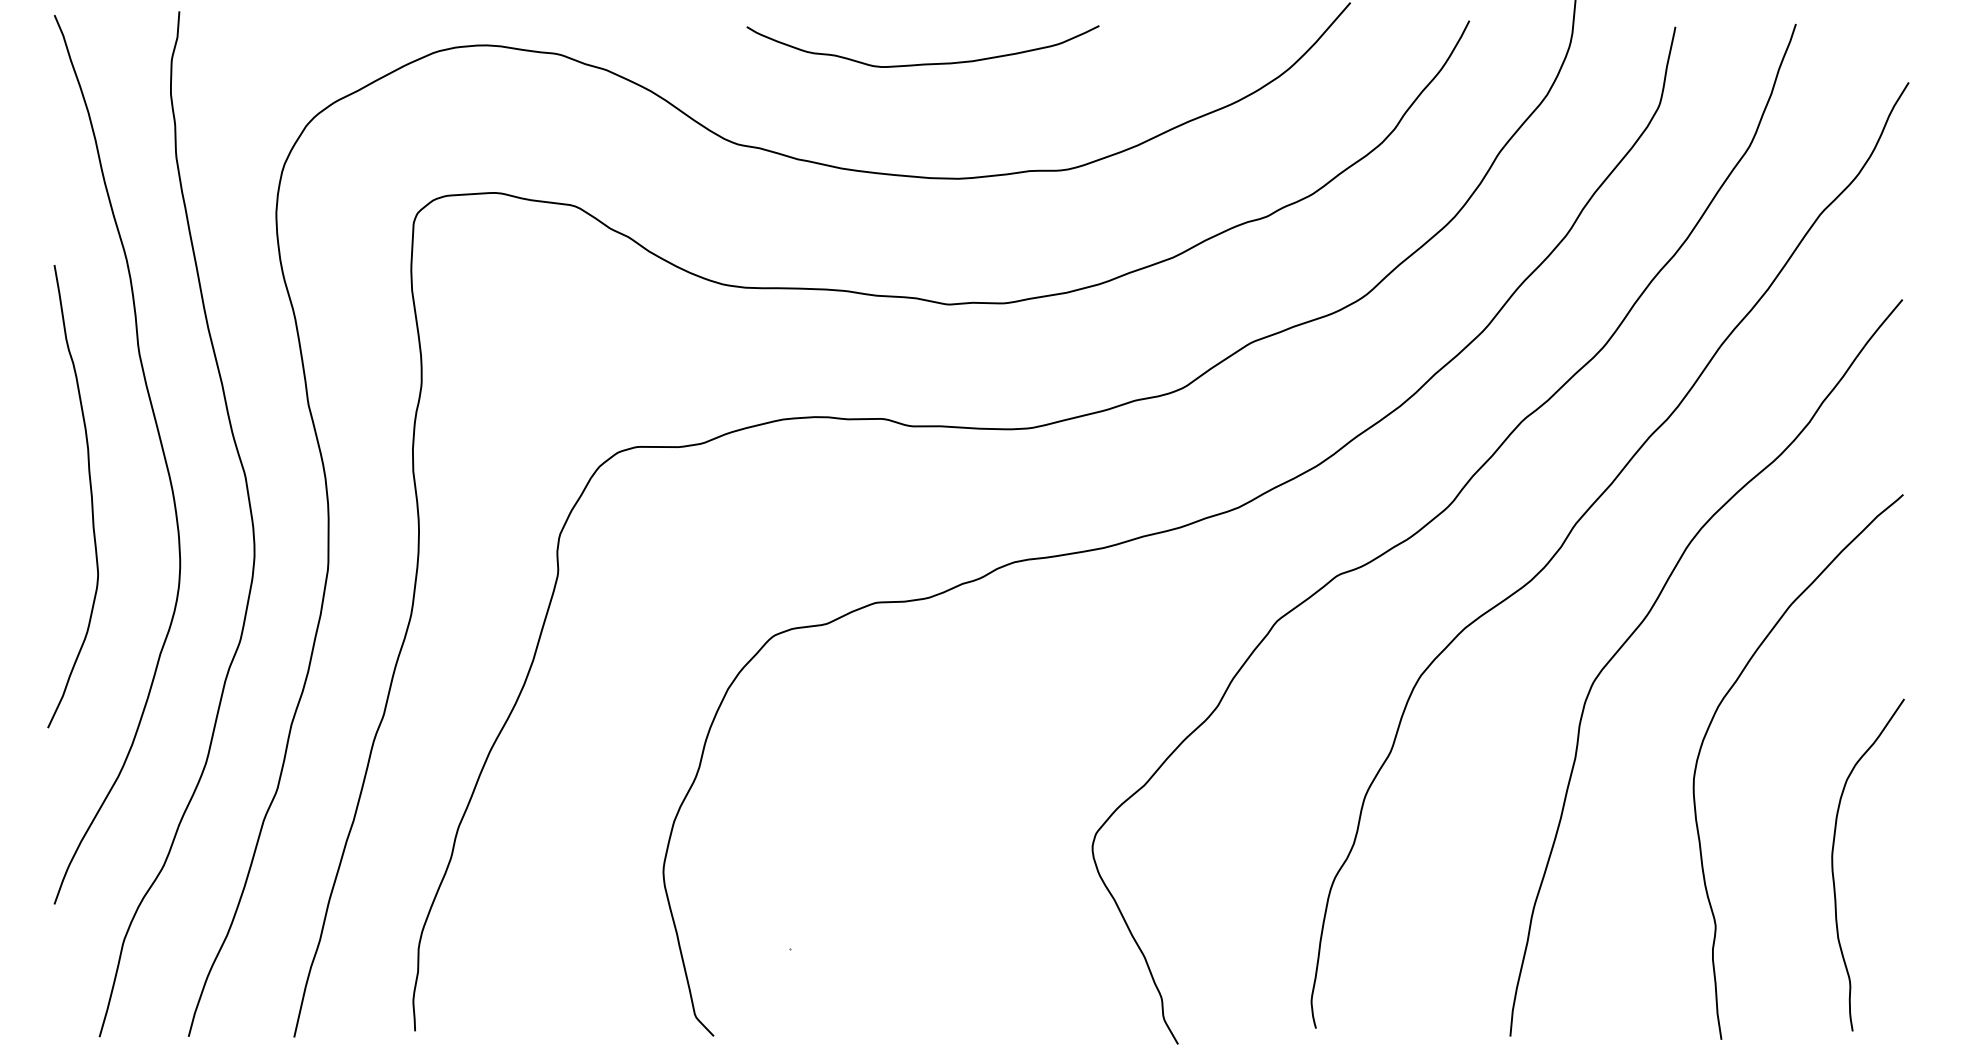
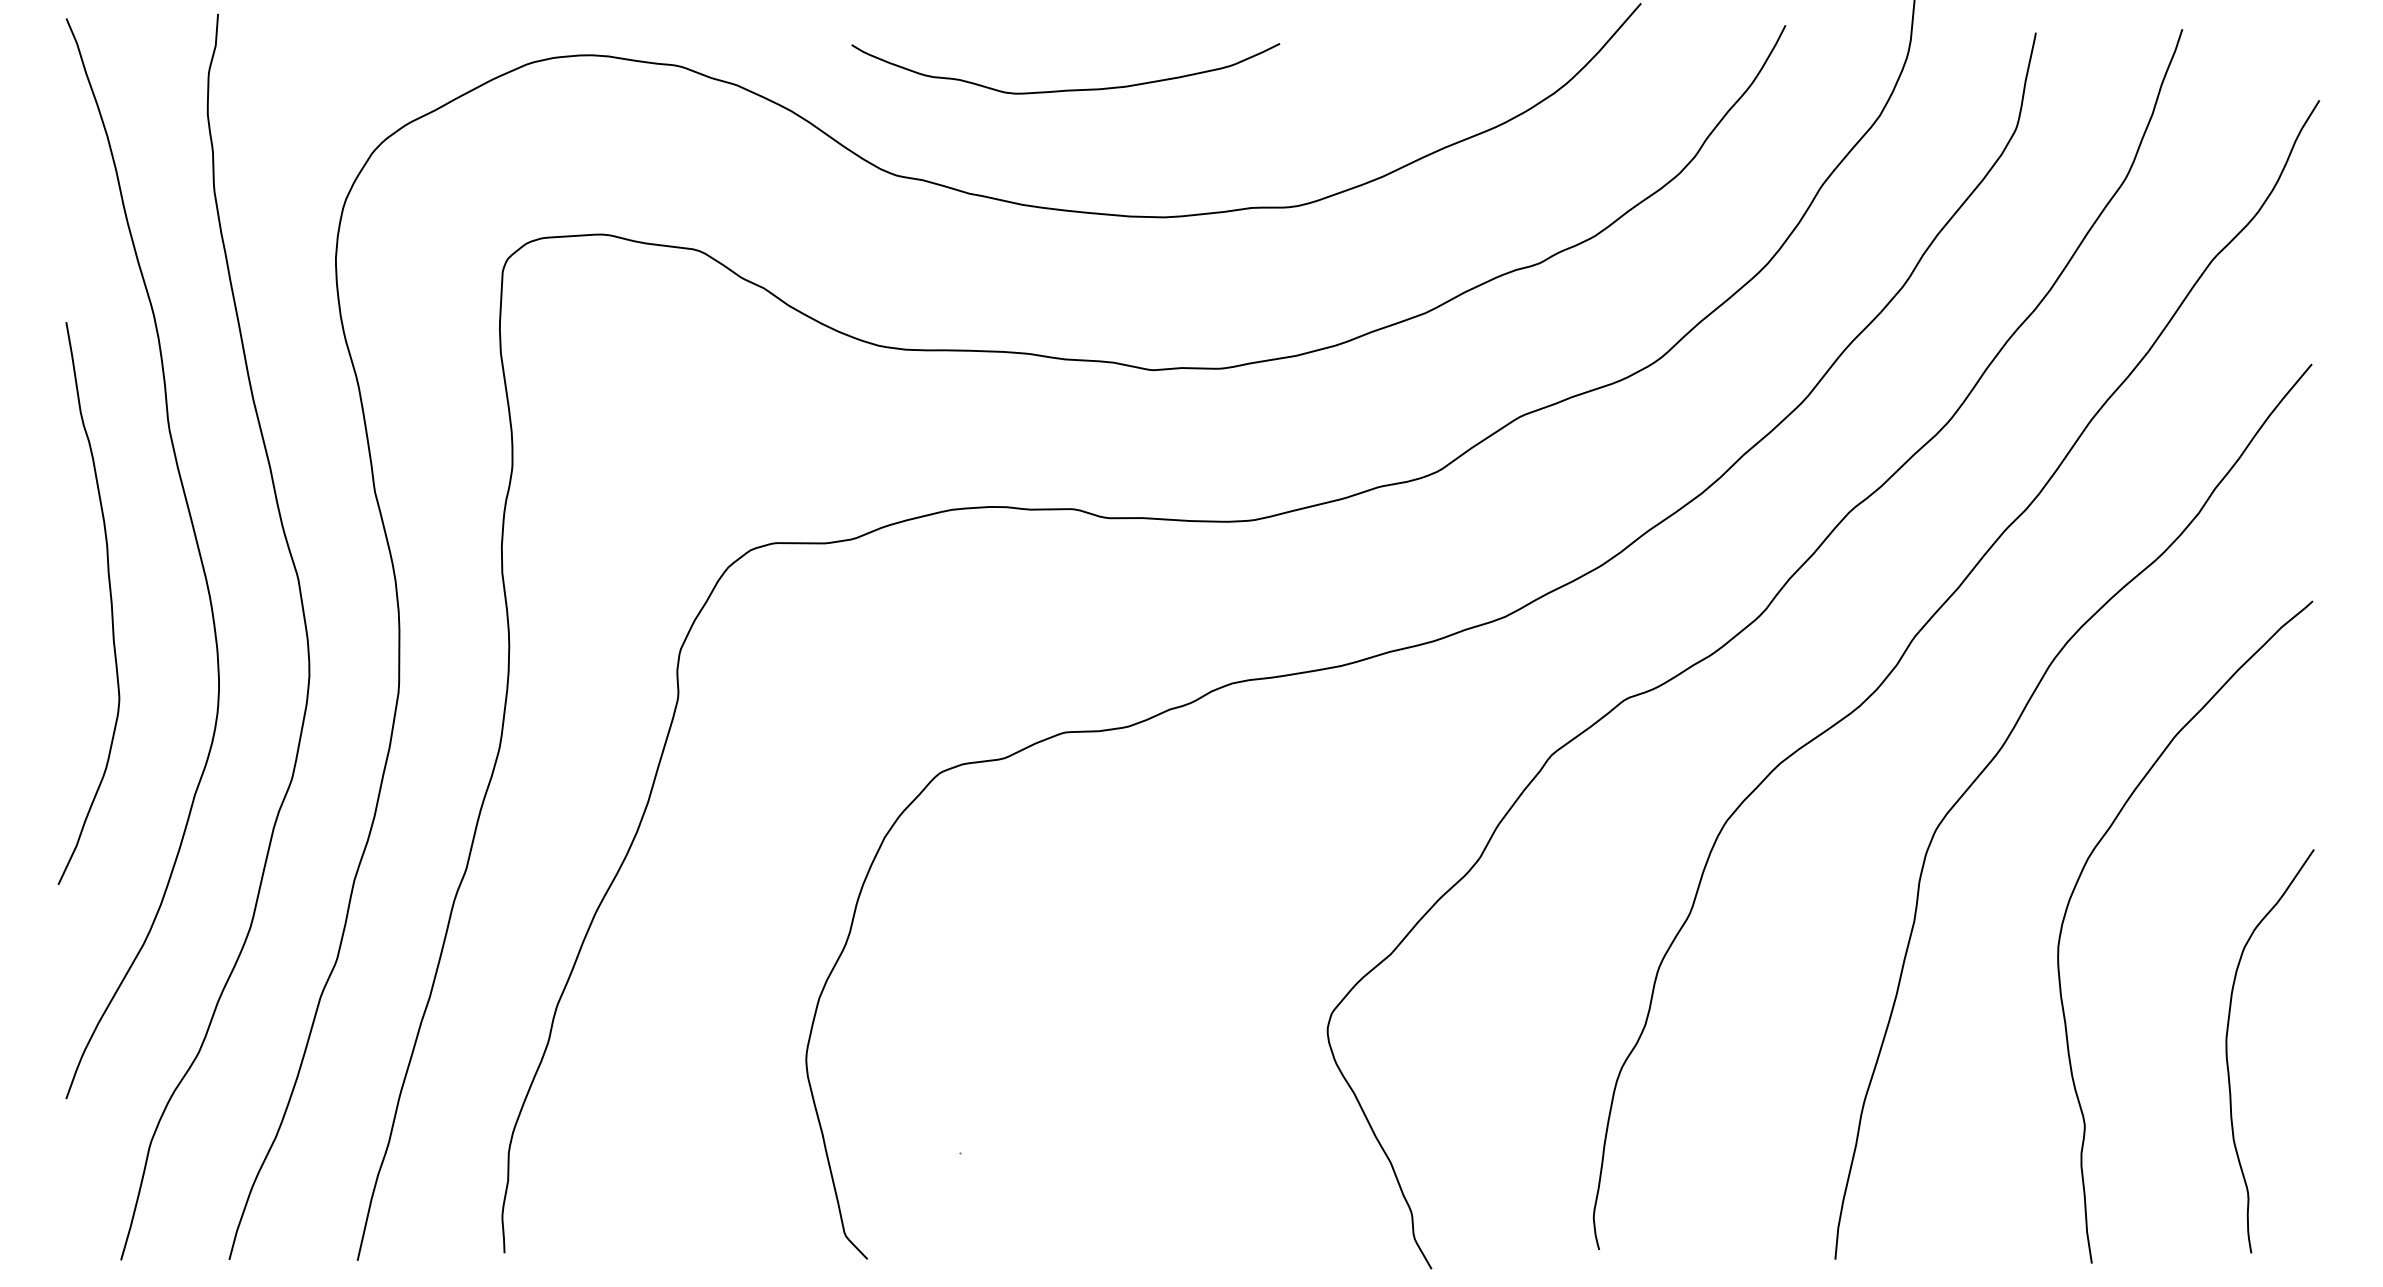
curve: (922, 63) -> (1065, 89), moved

